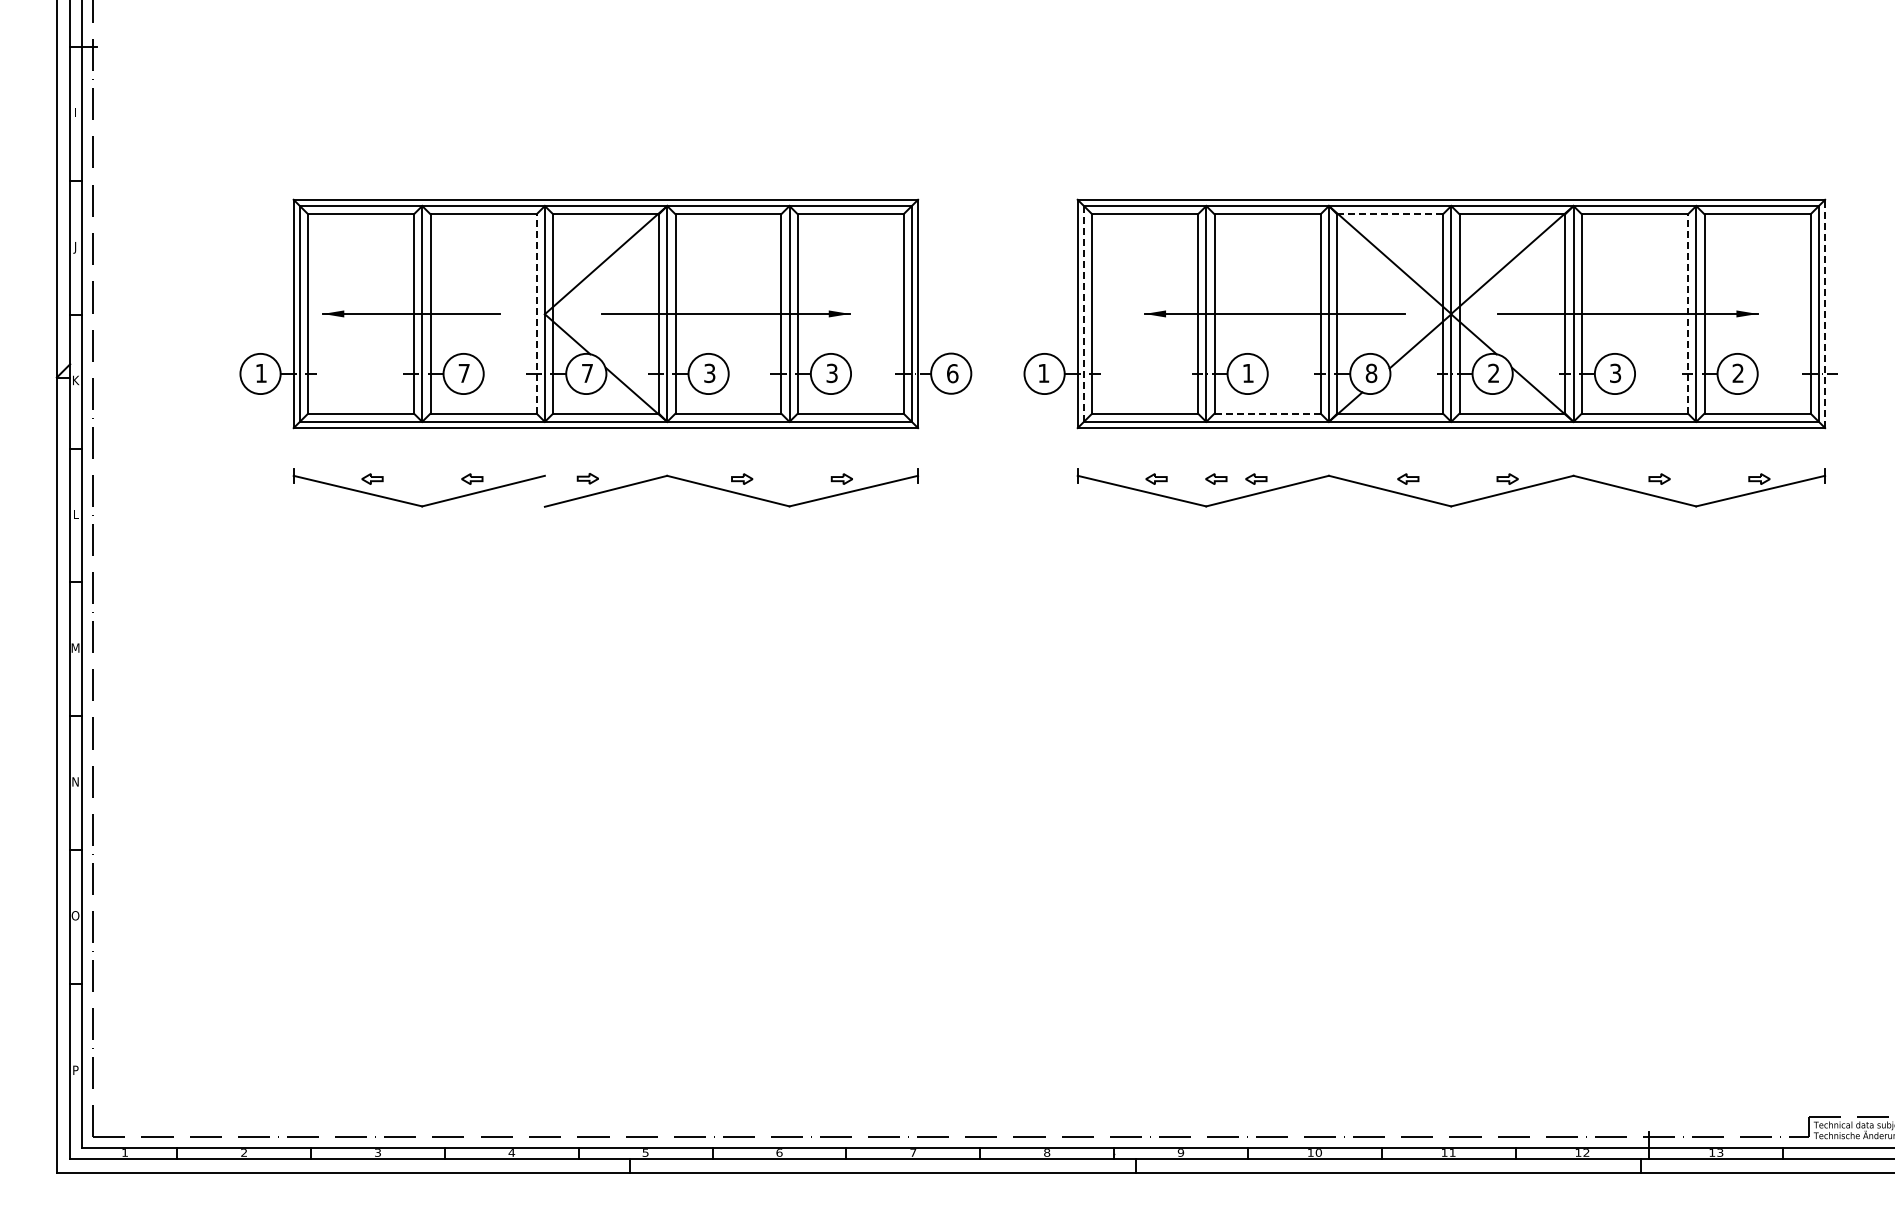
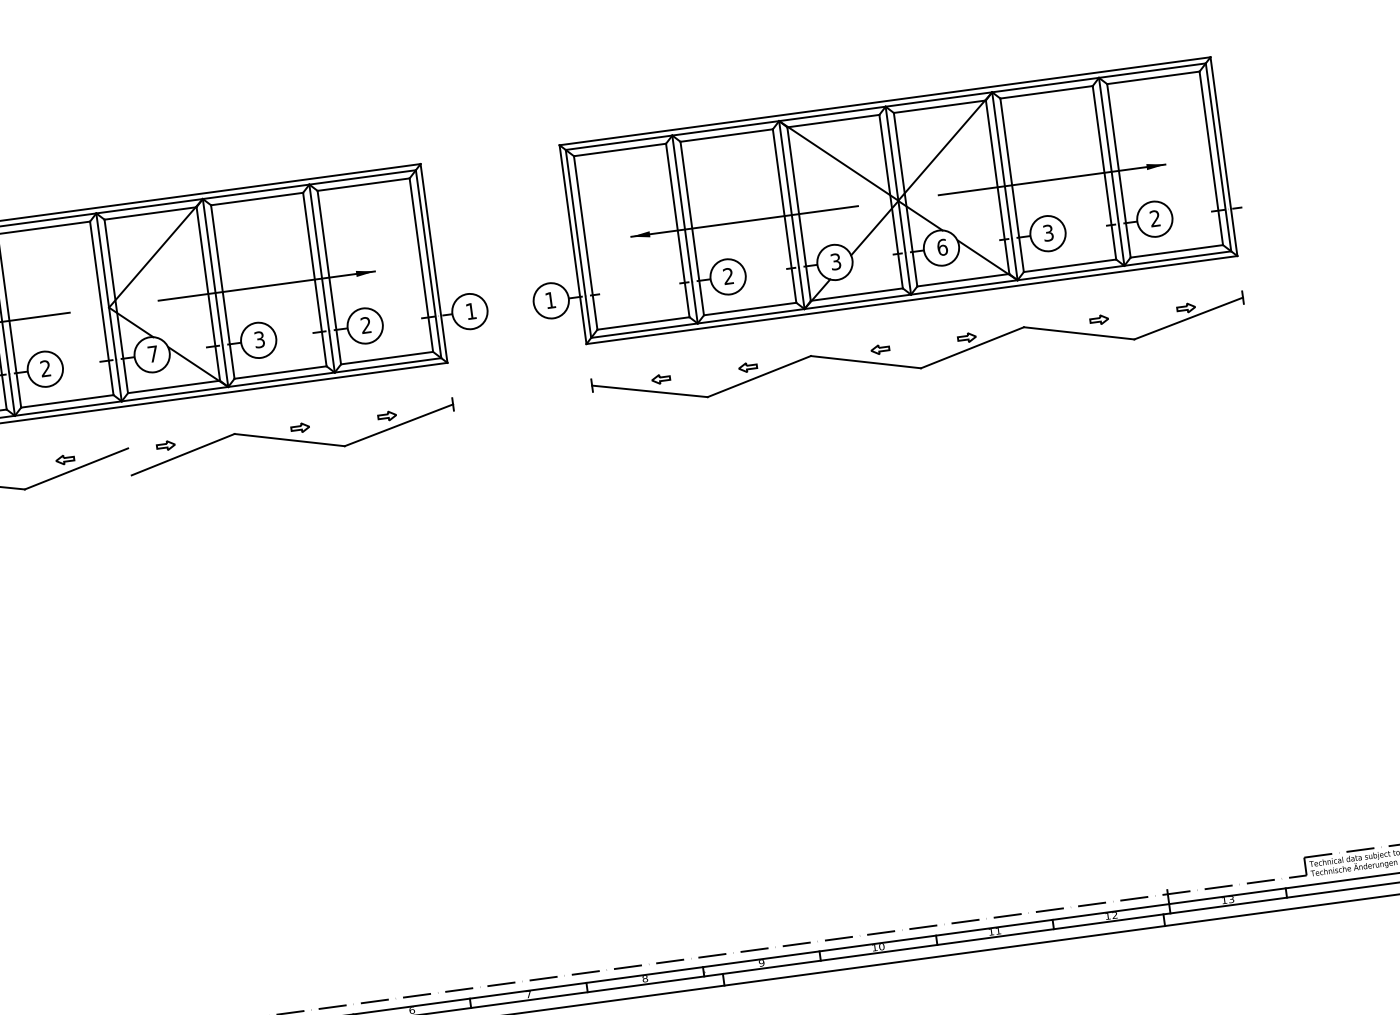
line: (1390, 214) -> (833, 121), dashed -> solid
line: (536, 313) -> (101, 308), dashed -> solid
line: (1083, 313) -> (578, 243), dashed -> solid
line: (1687, 313) -> (1104, 172), dashed -> solid
line: (1825, 313) -> (1224, 156), dashed -> solid
text: (463, 372) -> (45, 367), 7 -> 2
text: (1247, 372) -> (727, 275), 1 -> 2
text: (1371, 372) -> (835, 261), 8 -> 3
text: (831, 373) -> (365, 325), 3 -> 2
text: (952, 373) -> (471, 311), 6 -> 1
text: (1493, 373) -> (942, 247), 2 -> 6
line: (1267, 413) -> (750, 309), dashed -> solid
part: (1216, 478) -> (713, 371), removed

